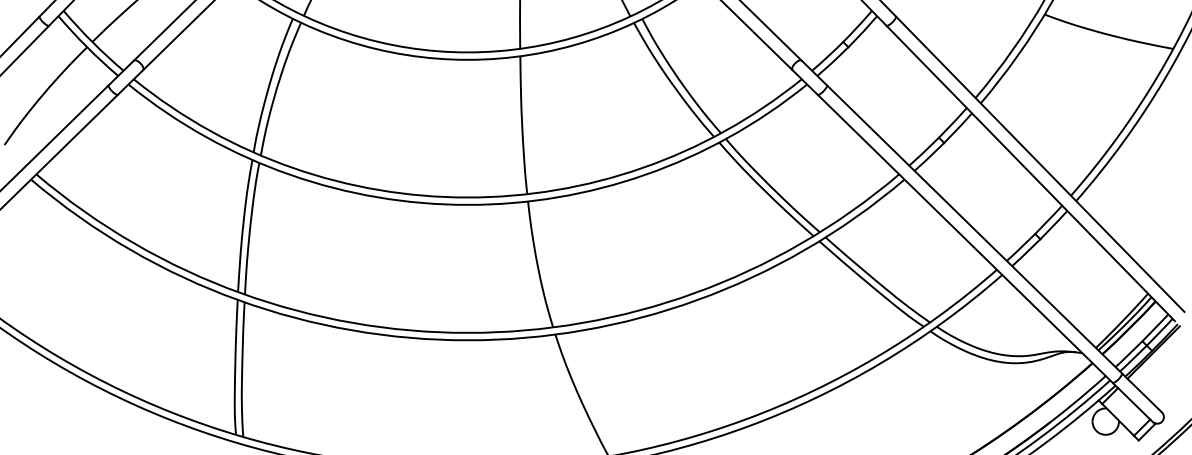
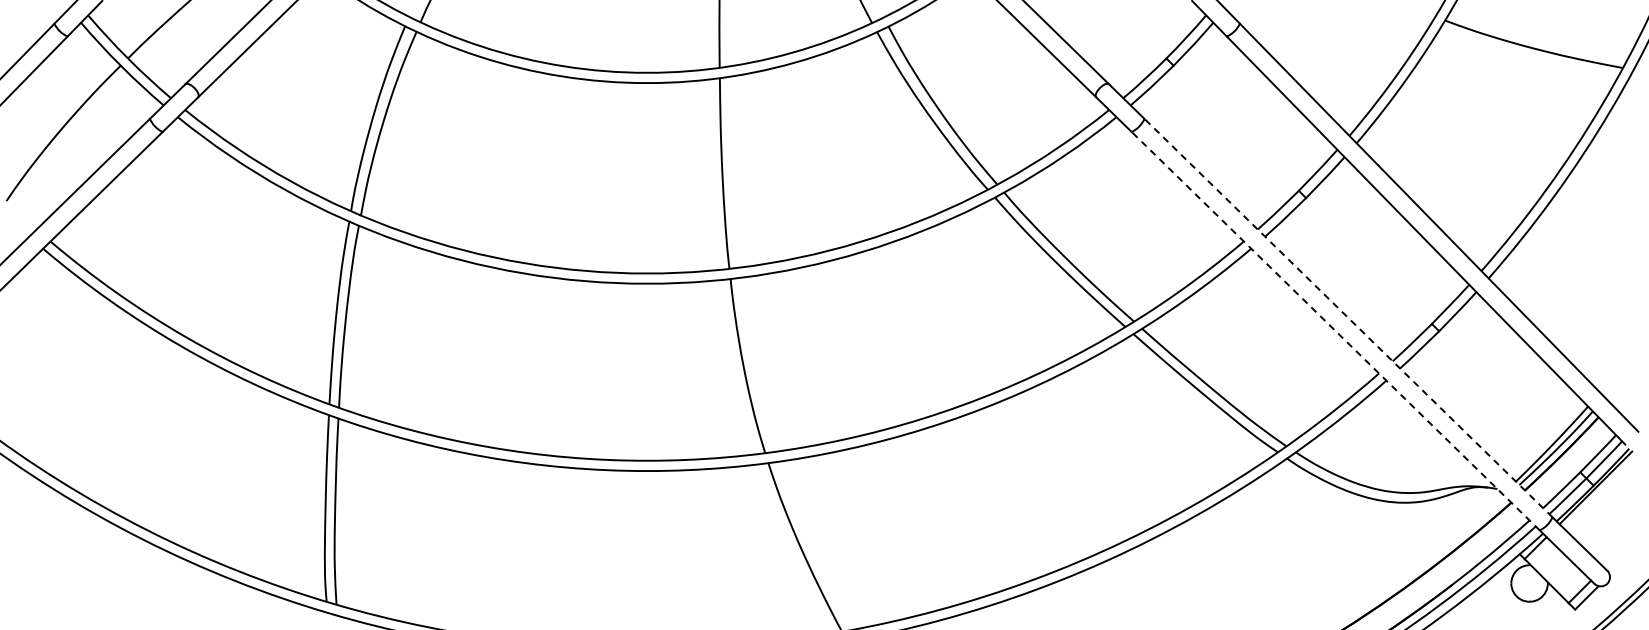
line: (974, 229) -> (1348, 317), solid -> dashed
line: (965, 238) -> (1335, 330), solid -> dashed

